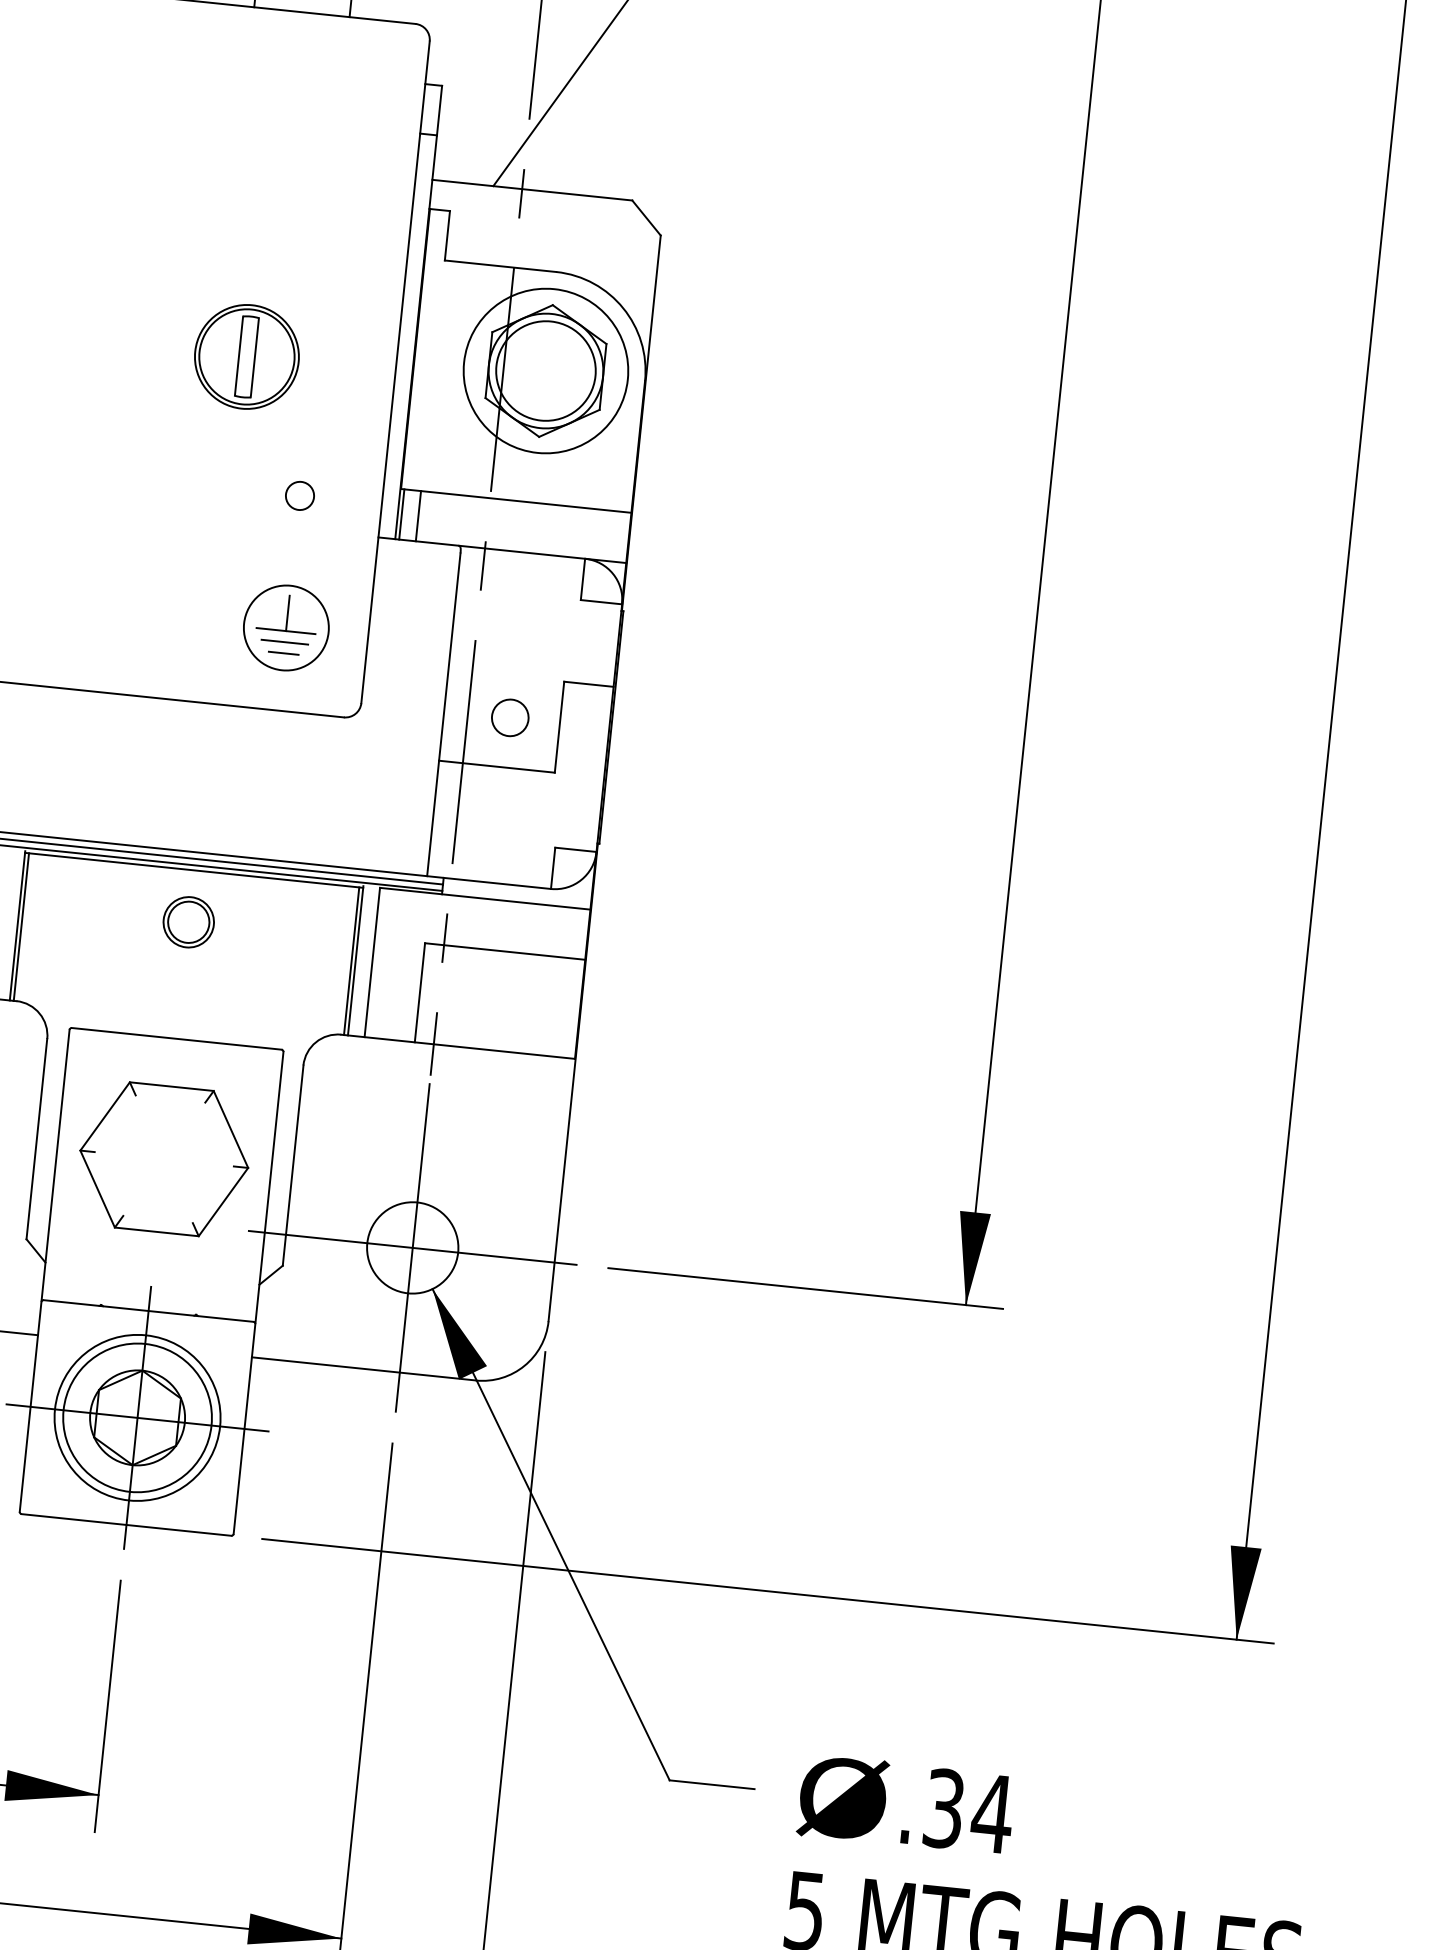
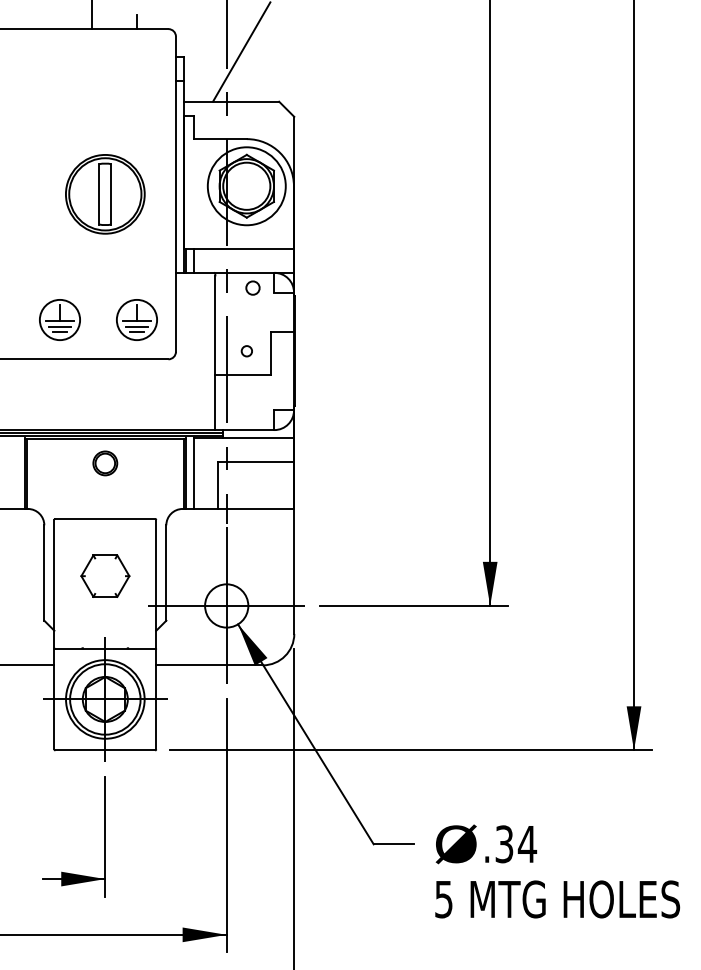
part: (245, 355) -> (104, 193), size x1.6
circle: (299, 494) -> (252, 287), moved
part: (123, 610) -> (59, 319), added
circle: (509, 715) -> (246, 350), size x0.6
part: (164, 1157) -> (105, 575), size x0.6

